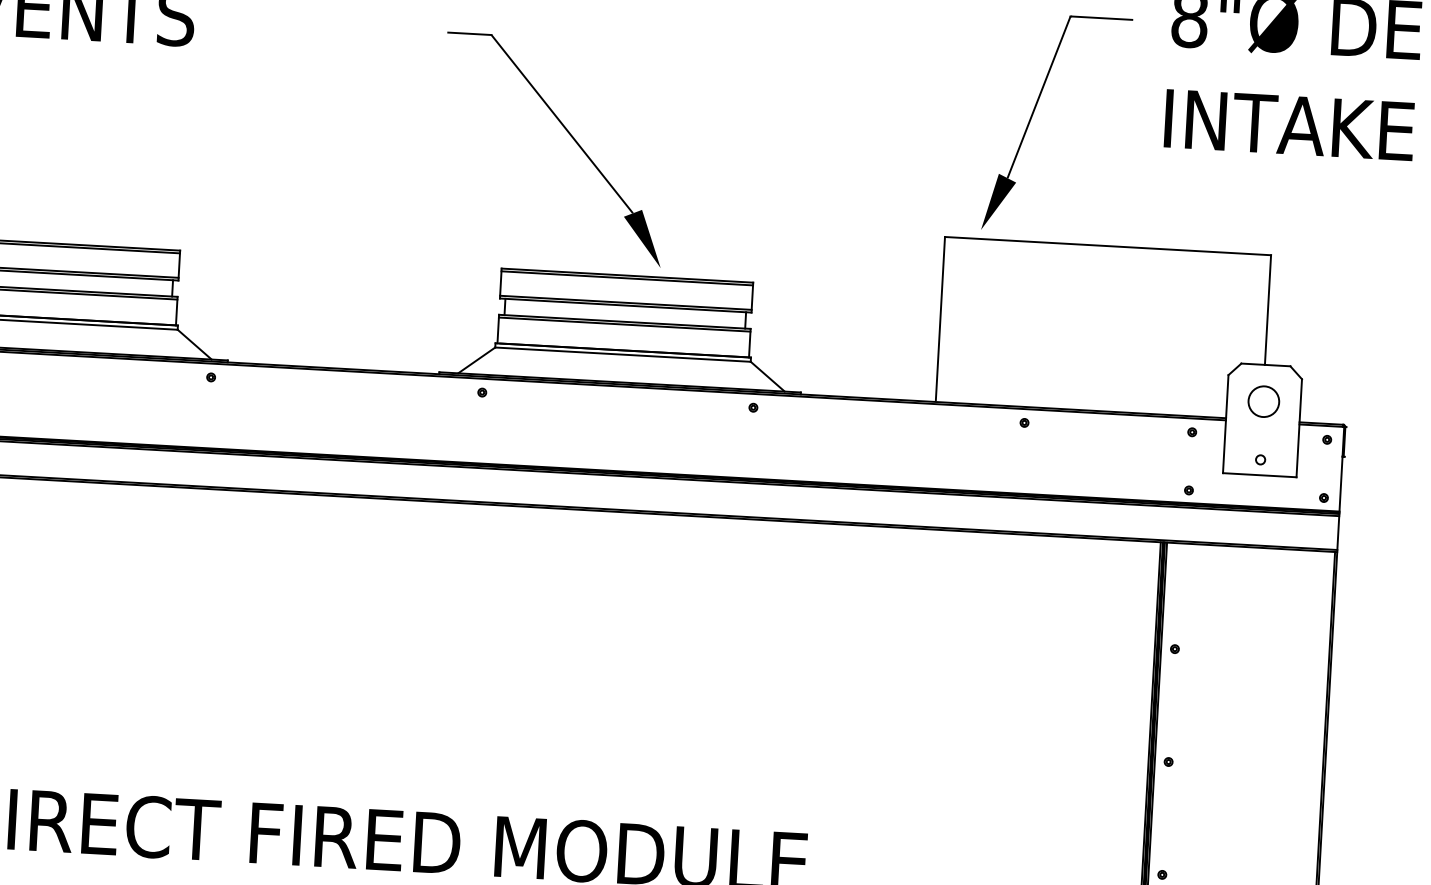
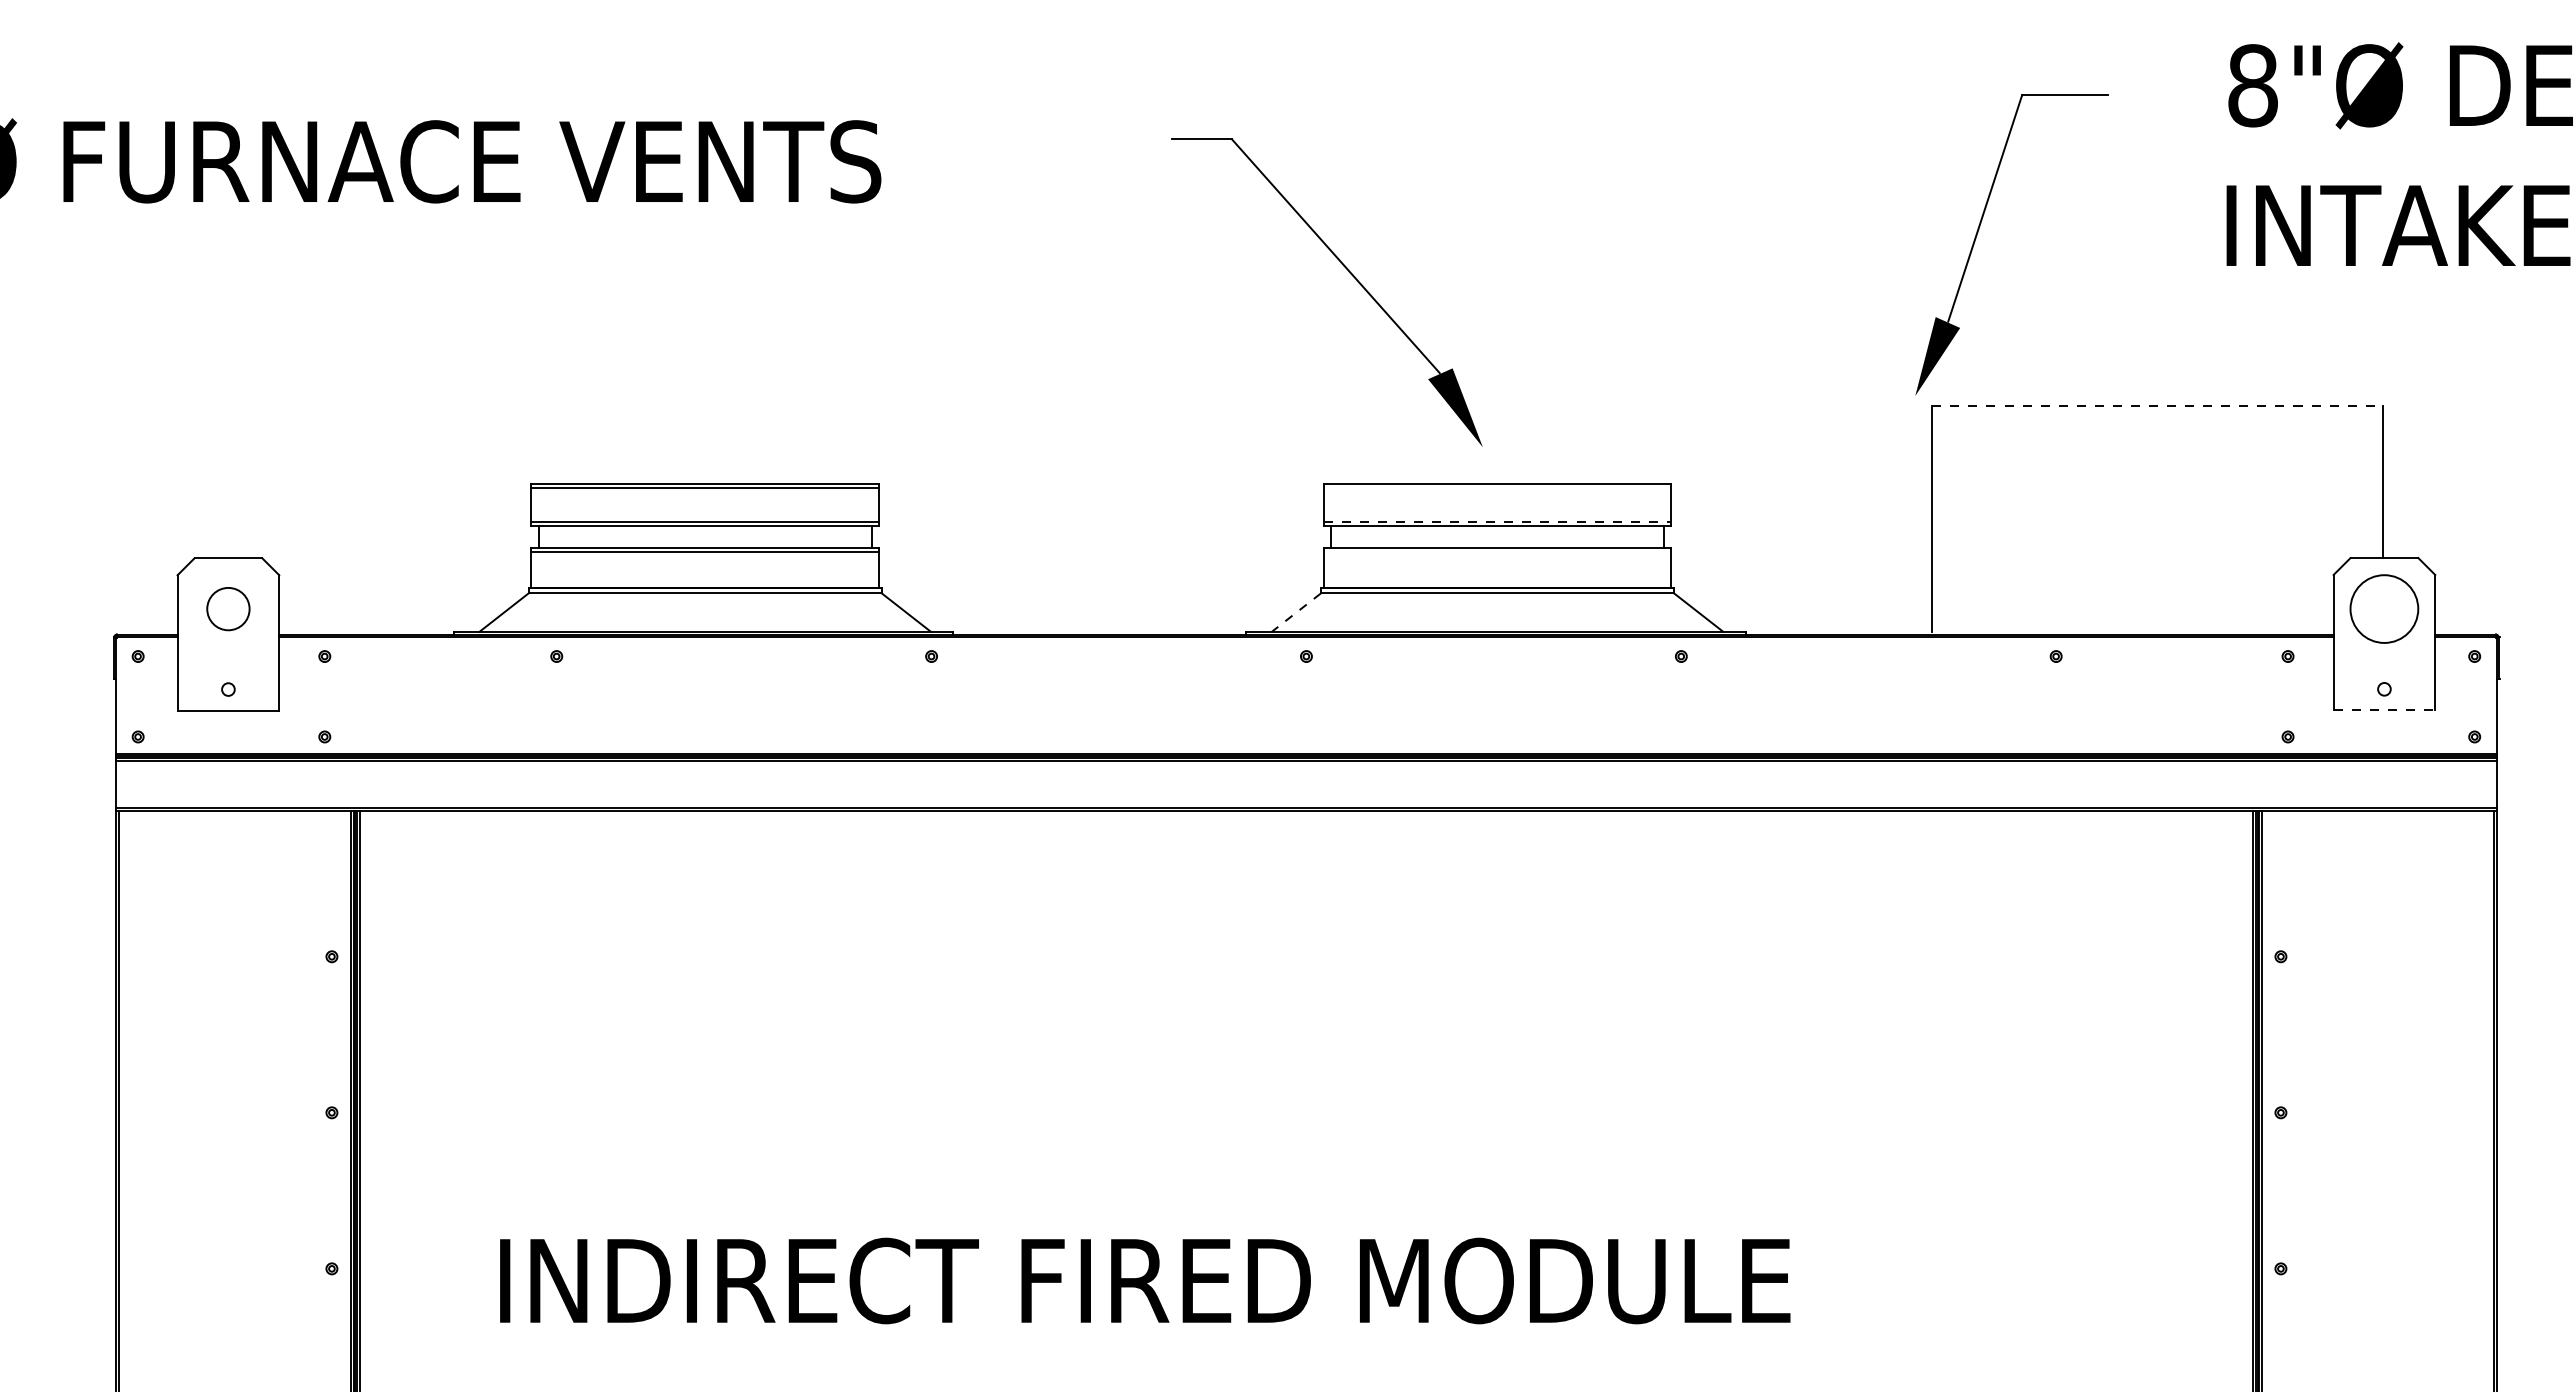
part: (1033, 114) -> (1978, 232), moved
part: (571, 137) -> (1349, 273), moved
line: (1108, 246) -> (2158, 406), solid -> dashed
line: (627, 278) -> (1497, 487), removed
line: (625, 302) -> (1497, 521), solid -> dashed
line: (624, 324) -> (1497, 551), removed
line: (476, 360) -> (1296, 612), solid -> dashed
circle: (1263, 401) -> (2384, 608), size x1.6
line: (1259, 475) -> (2384, 710), solid -> dashed

